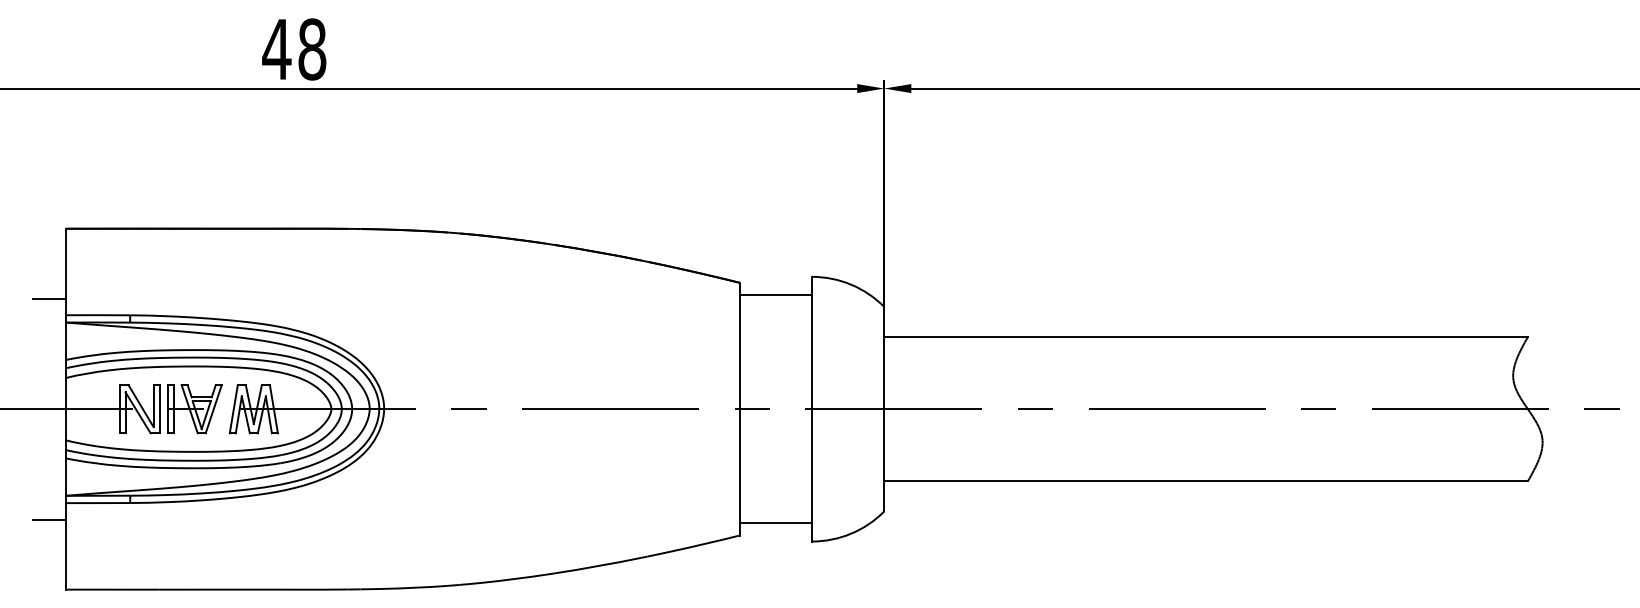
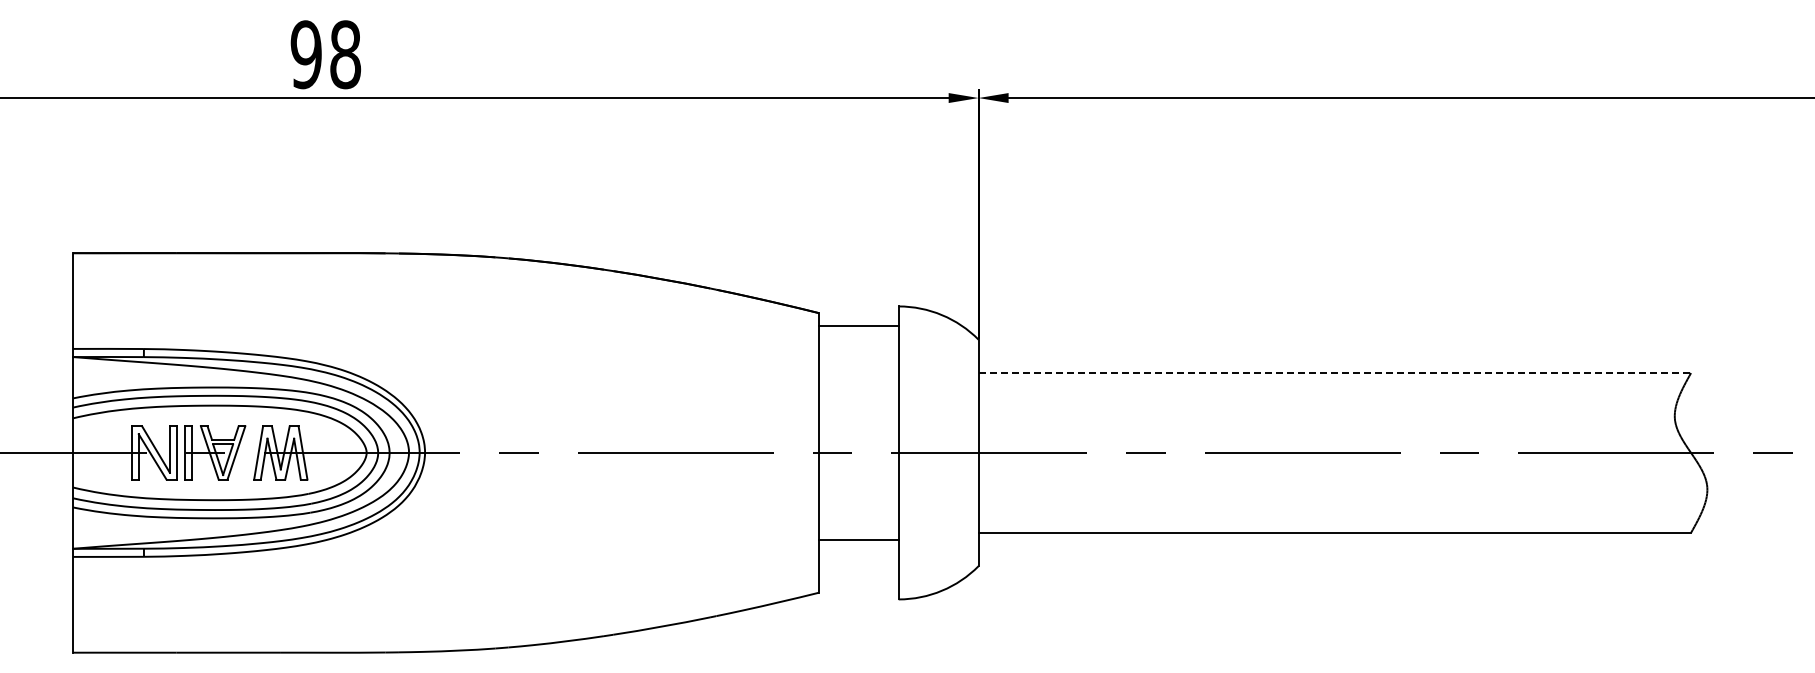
text: (277, 49) -> (306, 54), 48 -> 98
line: (49, 298) -> (54, 330), removed
line: (1206, 337) -> (1335, 373), solid -> dashed
line: (49, 519) -> (54, 575), removed
line: (775, 523) -> (858, 540), moved

